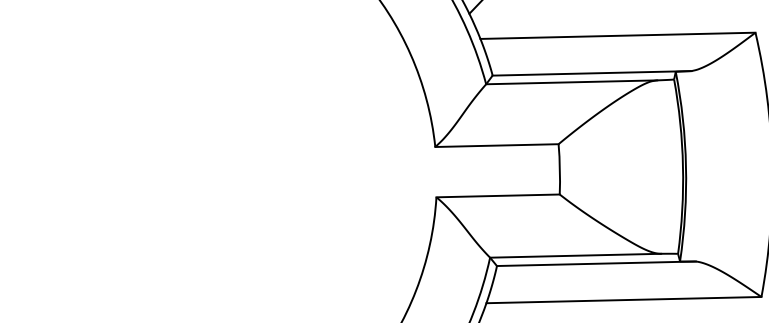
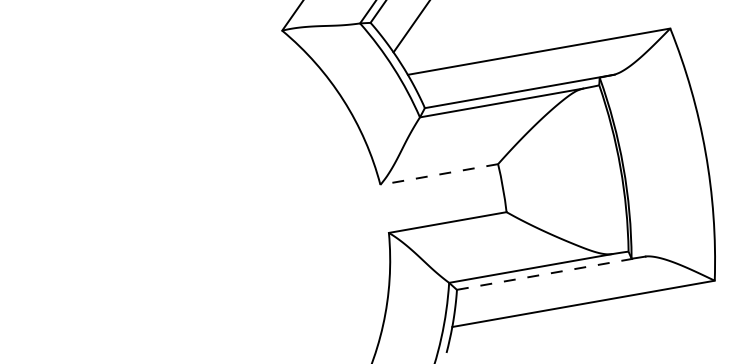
line: (497, 145) -> (439, 174), solid -> dashed
line: (597, 264) -> (552, 273), solid -> dashed

